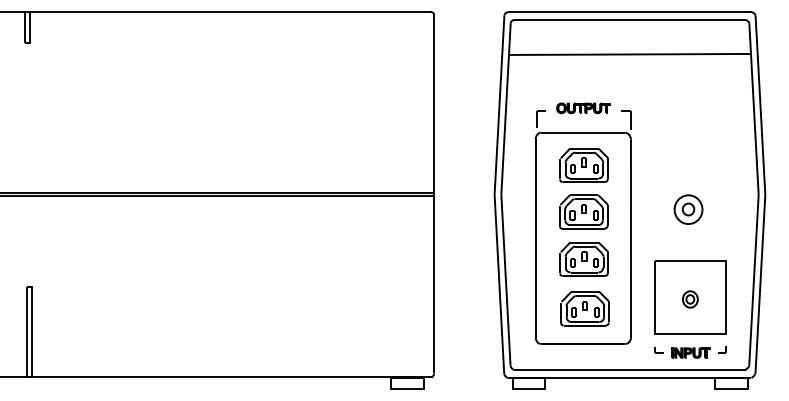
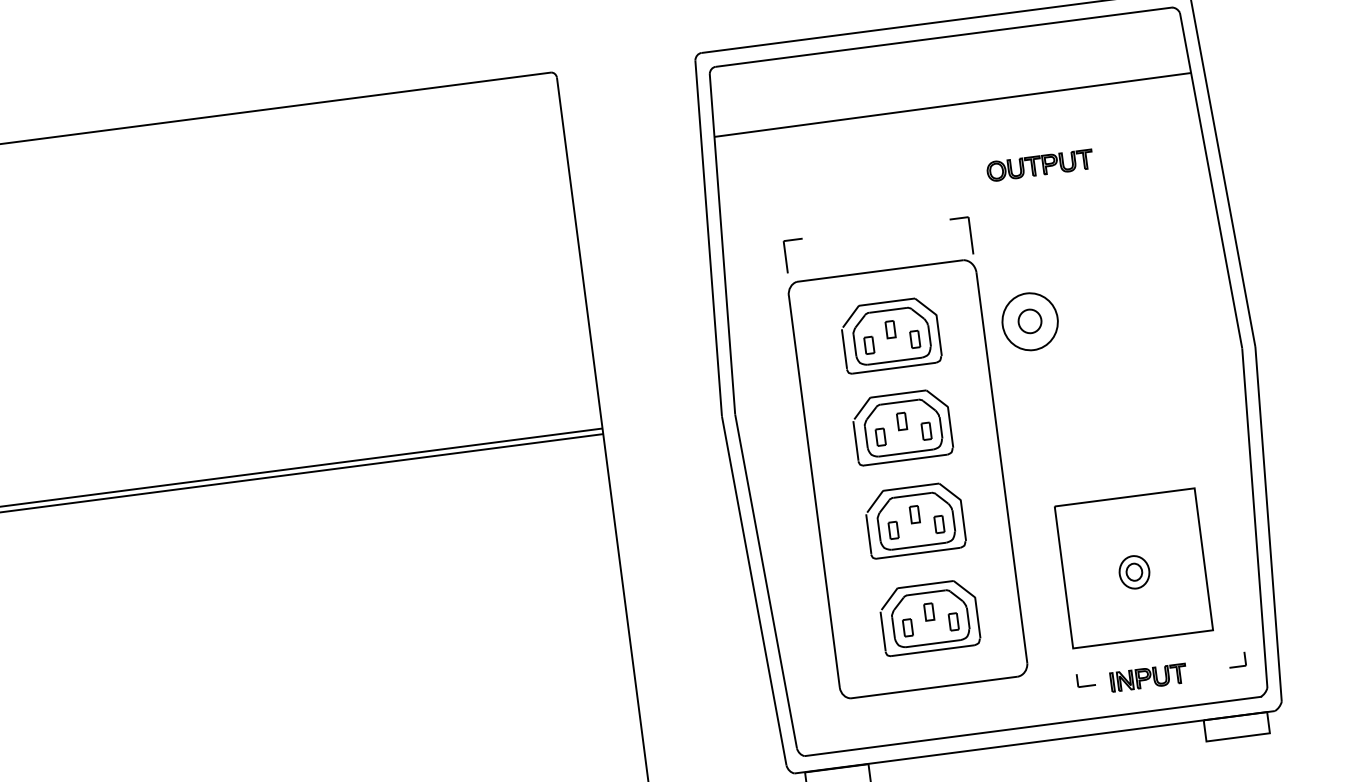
part: (583, 108) -> (1039, 165), moved
part: (688, 209) -> (1030, 321), moved
part: (722, 349) -> (1238, 659), moved

